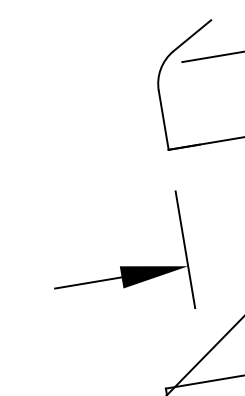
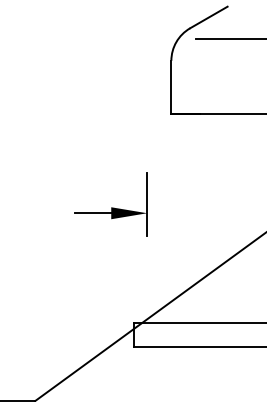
part: (117, 261) -> (110, 204), size x0.6

